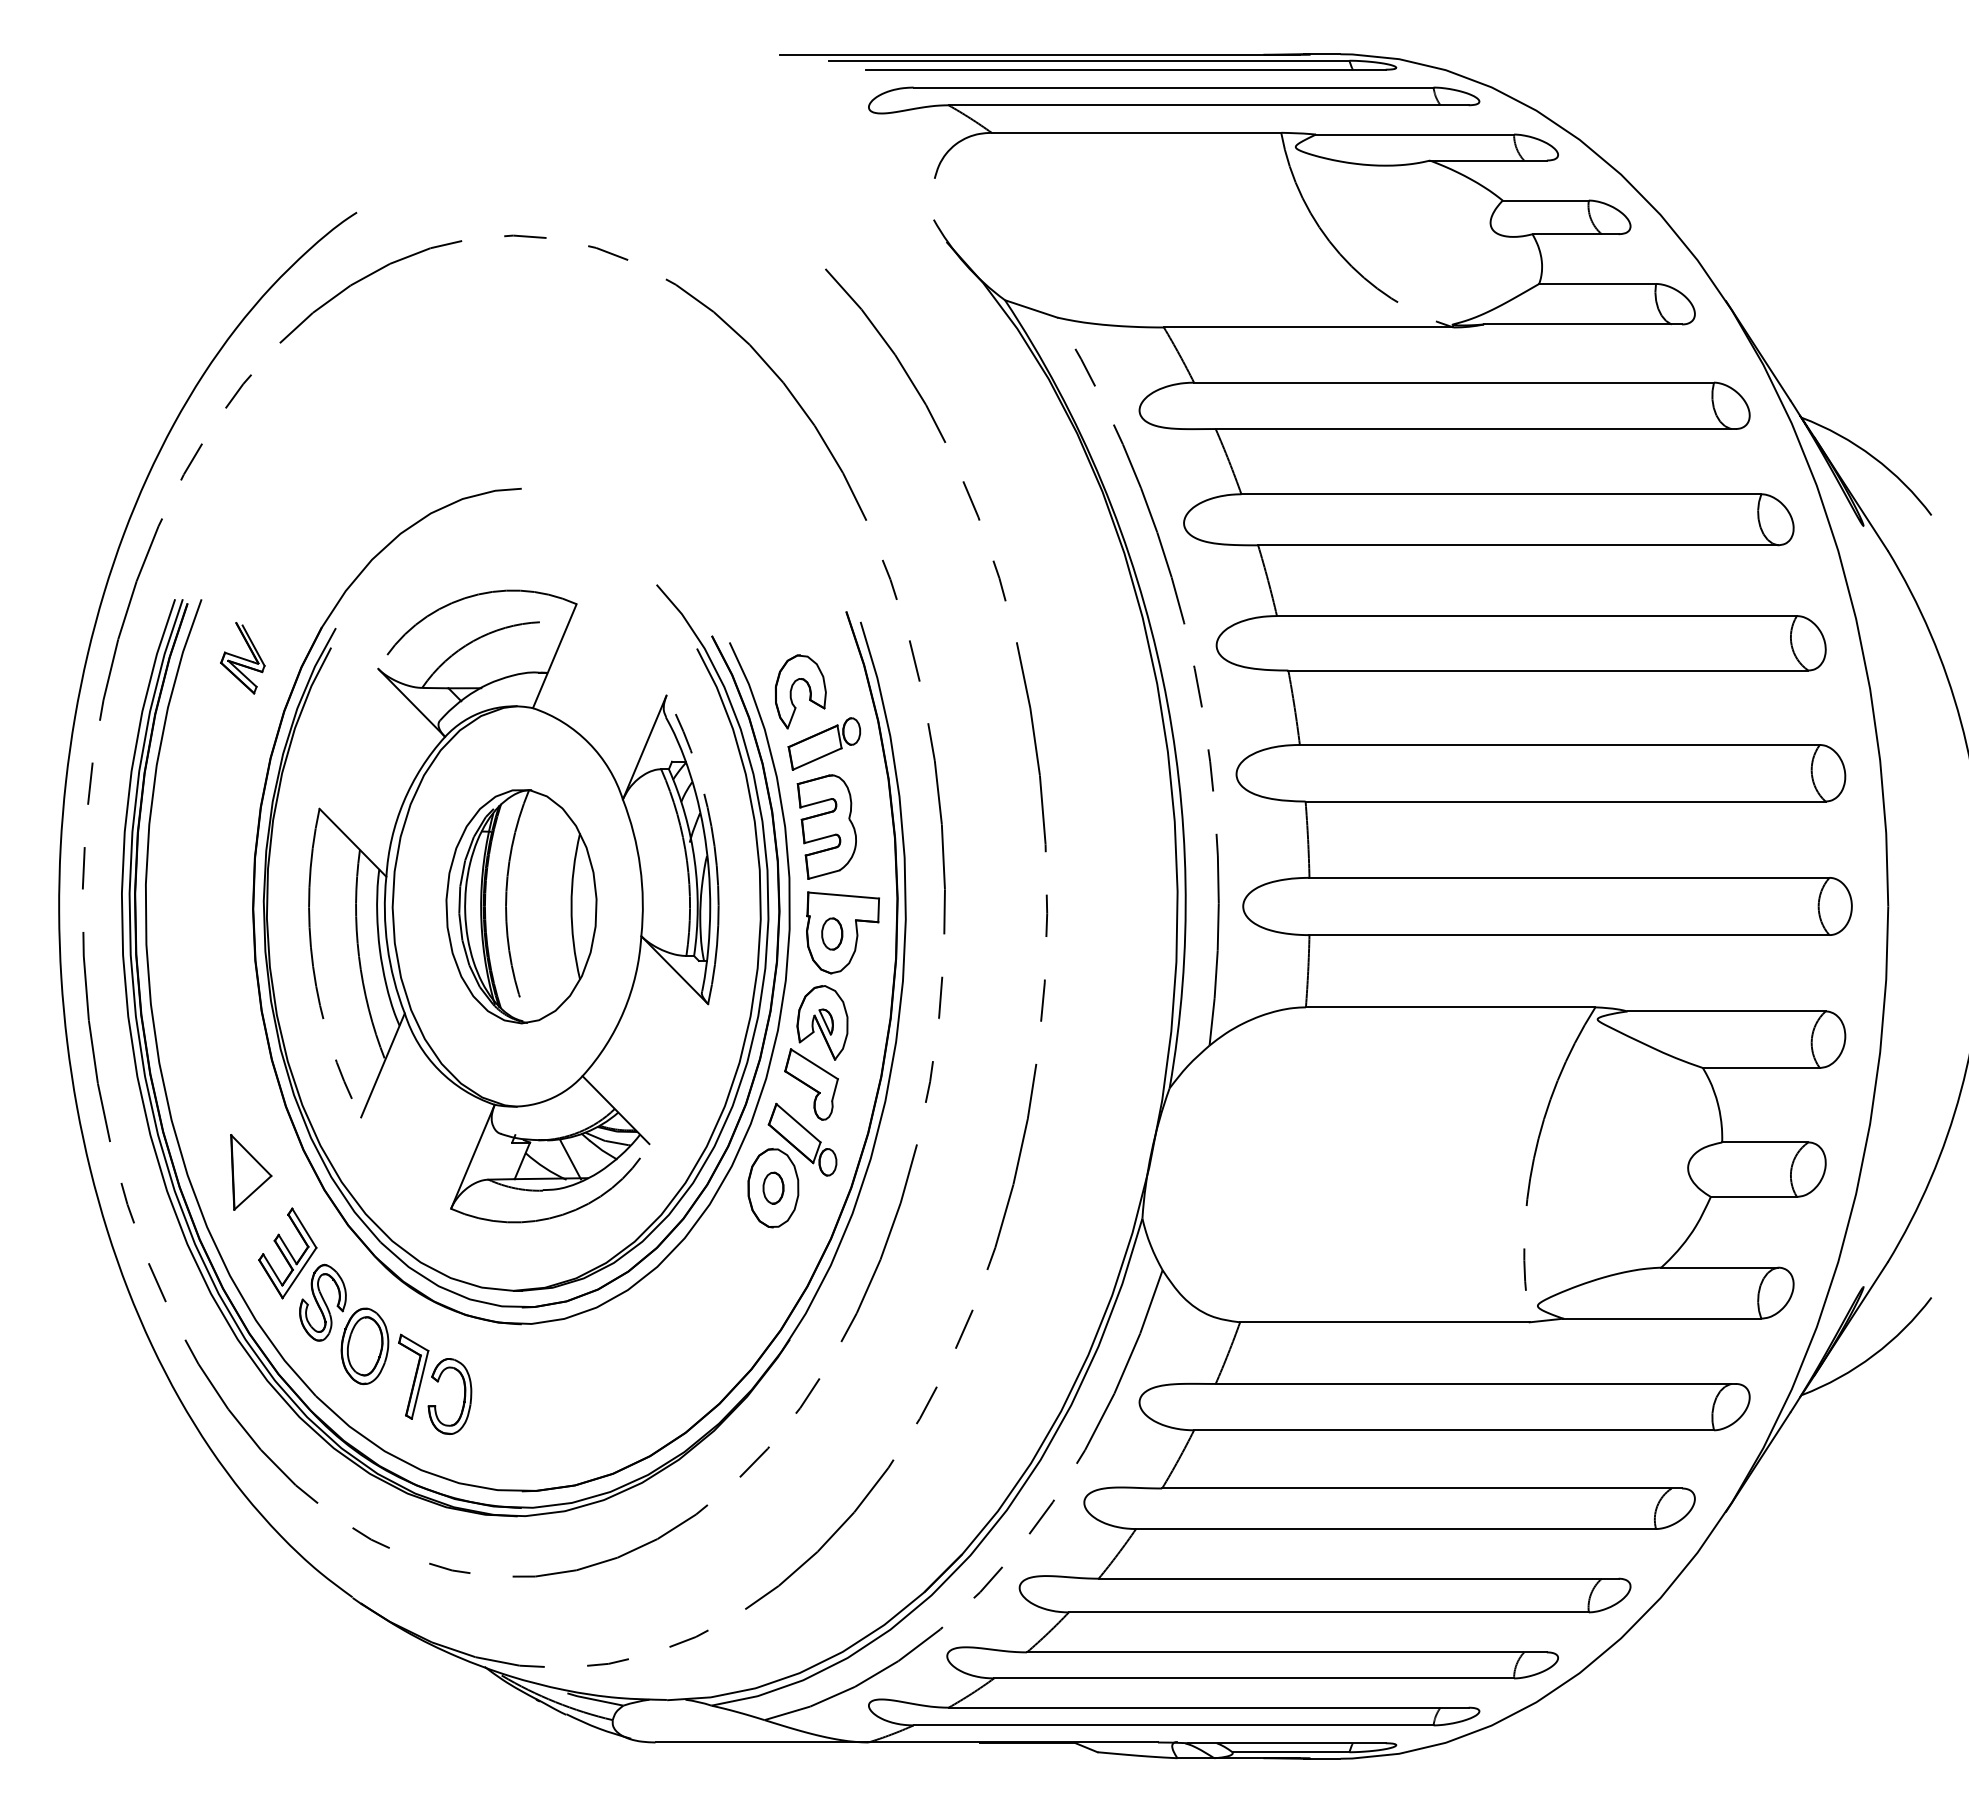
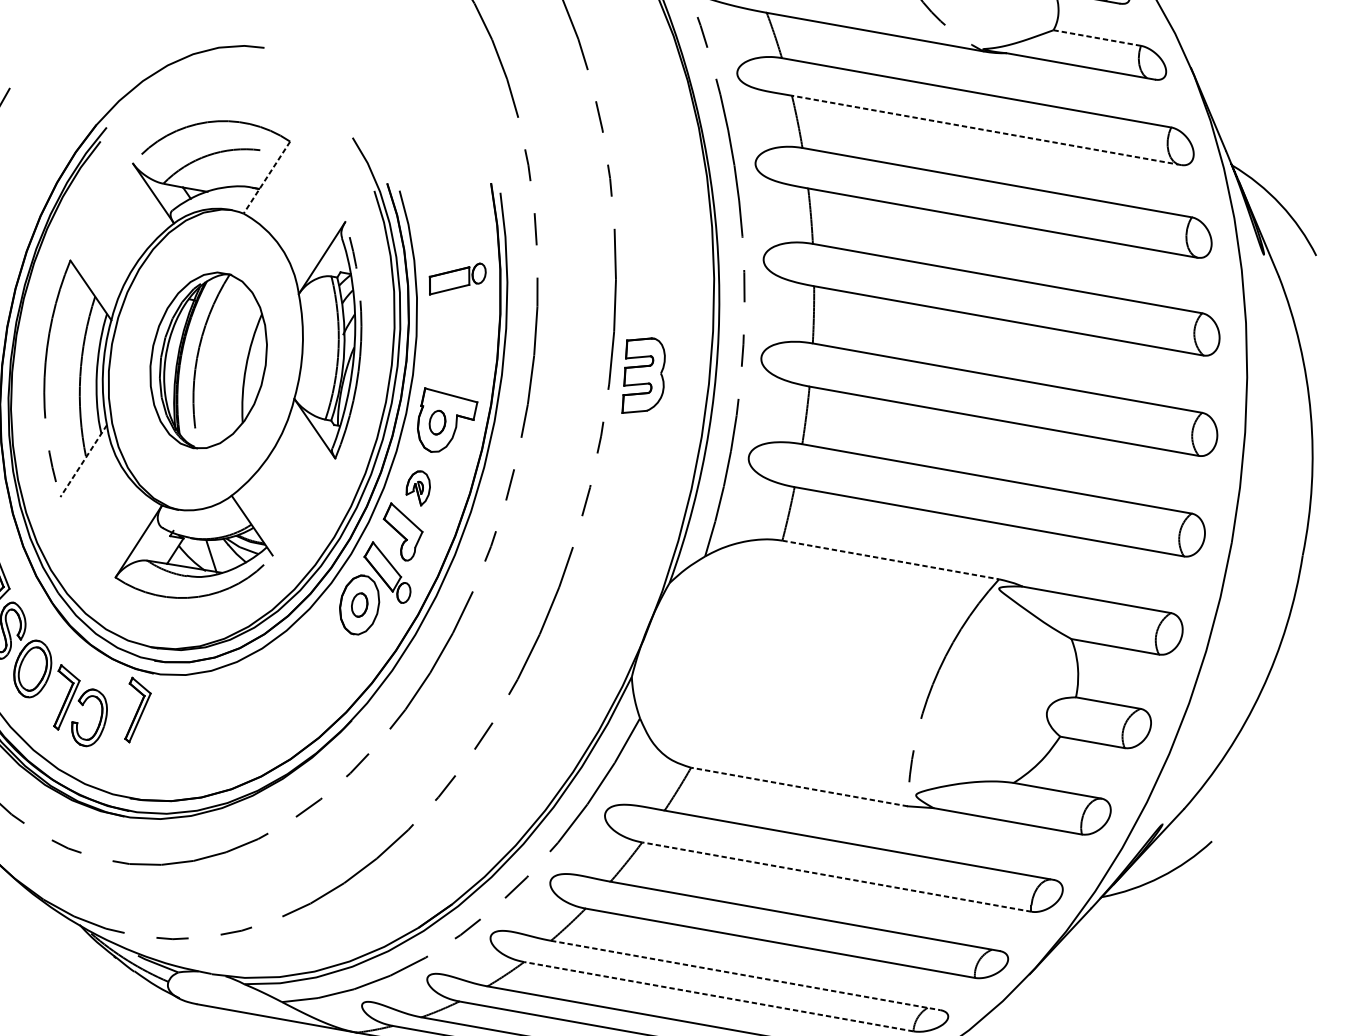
line: (1598, 283) -> (1097, 37), solid -> dashed
line: (1475, 429) -> (986, 130), solid -> dashed
line: (554, 656) -> (266, 177), solid -> dashed
part: (242, 658) -> (32, 137), removed
part: (792, 689) -> (440, 234), removed
part: (826, 826) -> (642, 376), moved
line: (1450, 1007) -> (890, 560), solid -> dashed
part: (822, 1022) -> (418, 487), size x0.6
line: (382, 1065) -> (83, 461), solid -> dashed
line: (1384, 1322) -> (799, 787), solid -> dashed
part: (508, 1376) -> (136, 710), added
line: (1454, 1430) -> (837, 877), solid -> dashed
line: (1358, 1578) -> (745, 975), solid -> dashed
line: (1328, 1612) -> (718, 996), solid -> dashed

